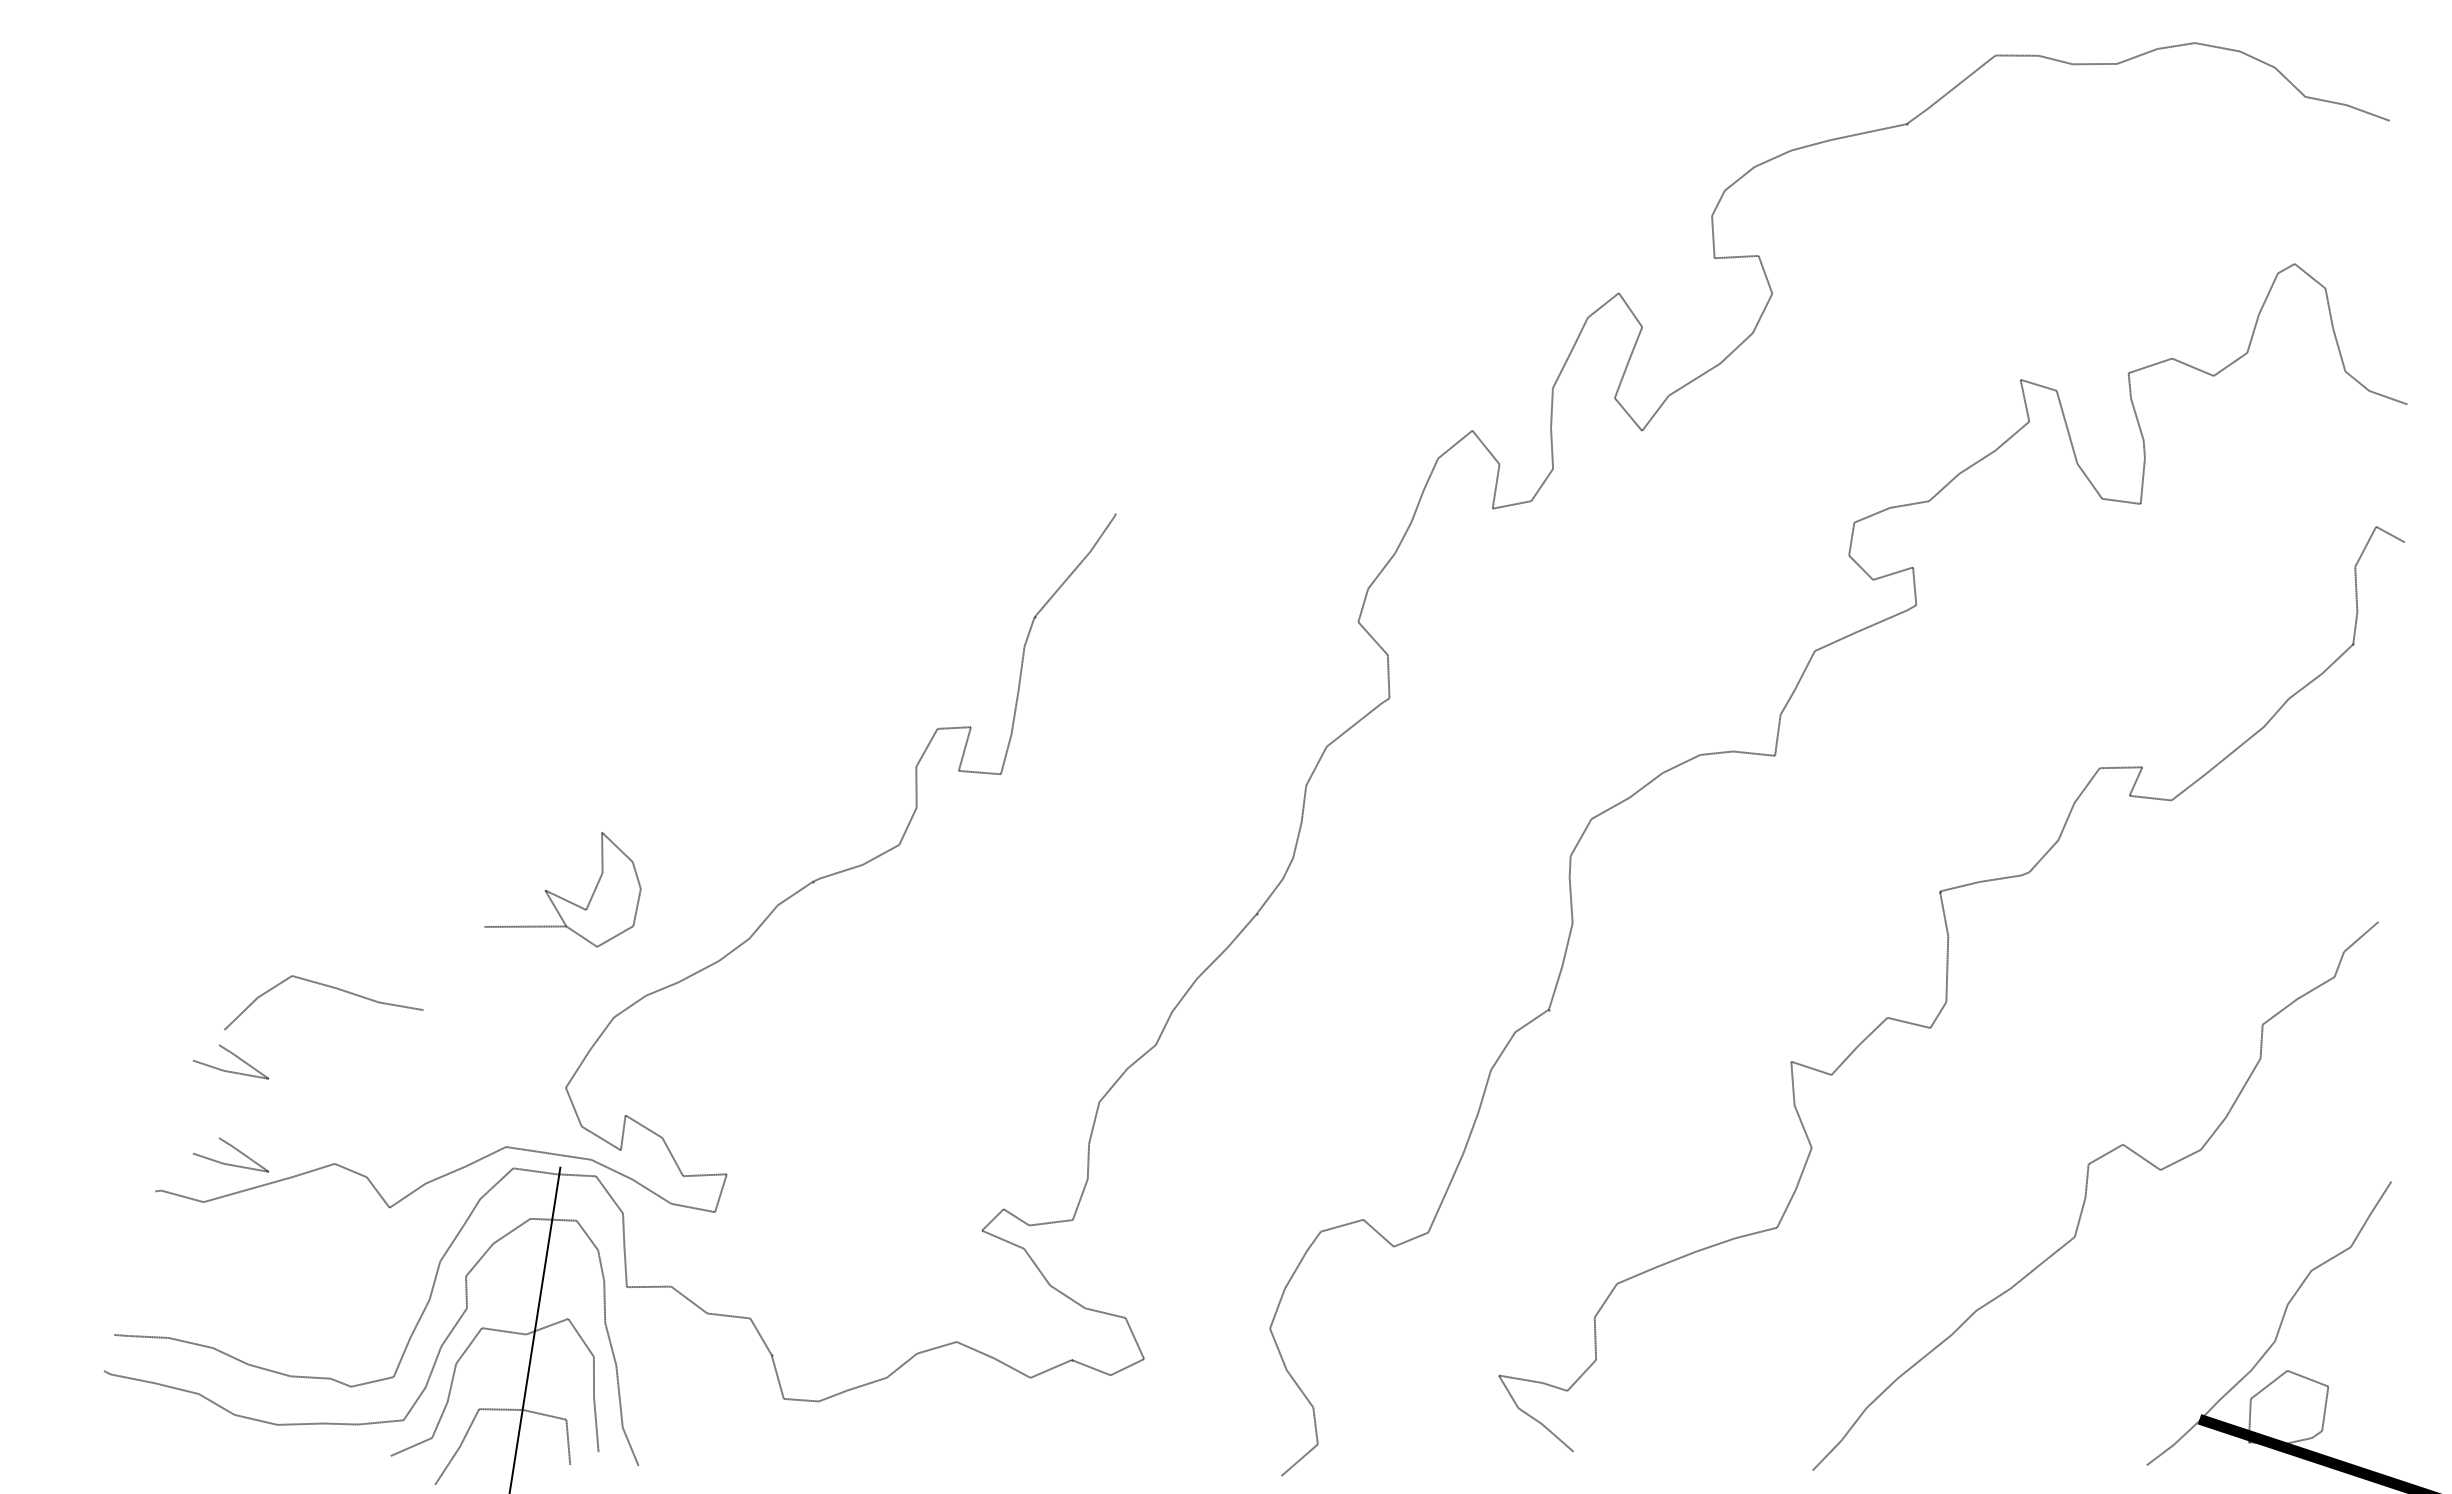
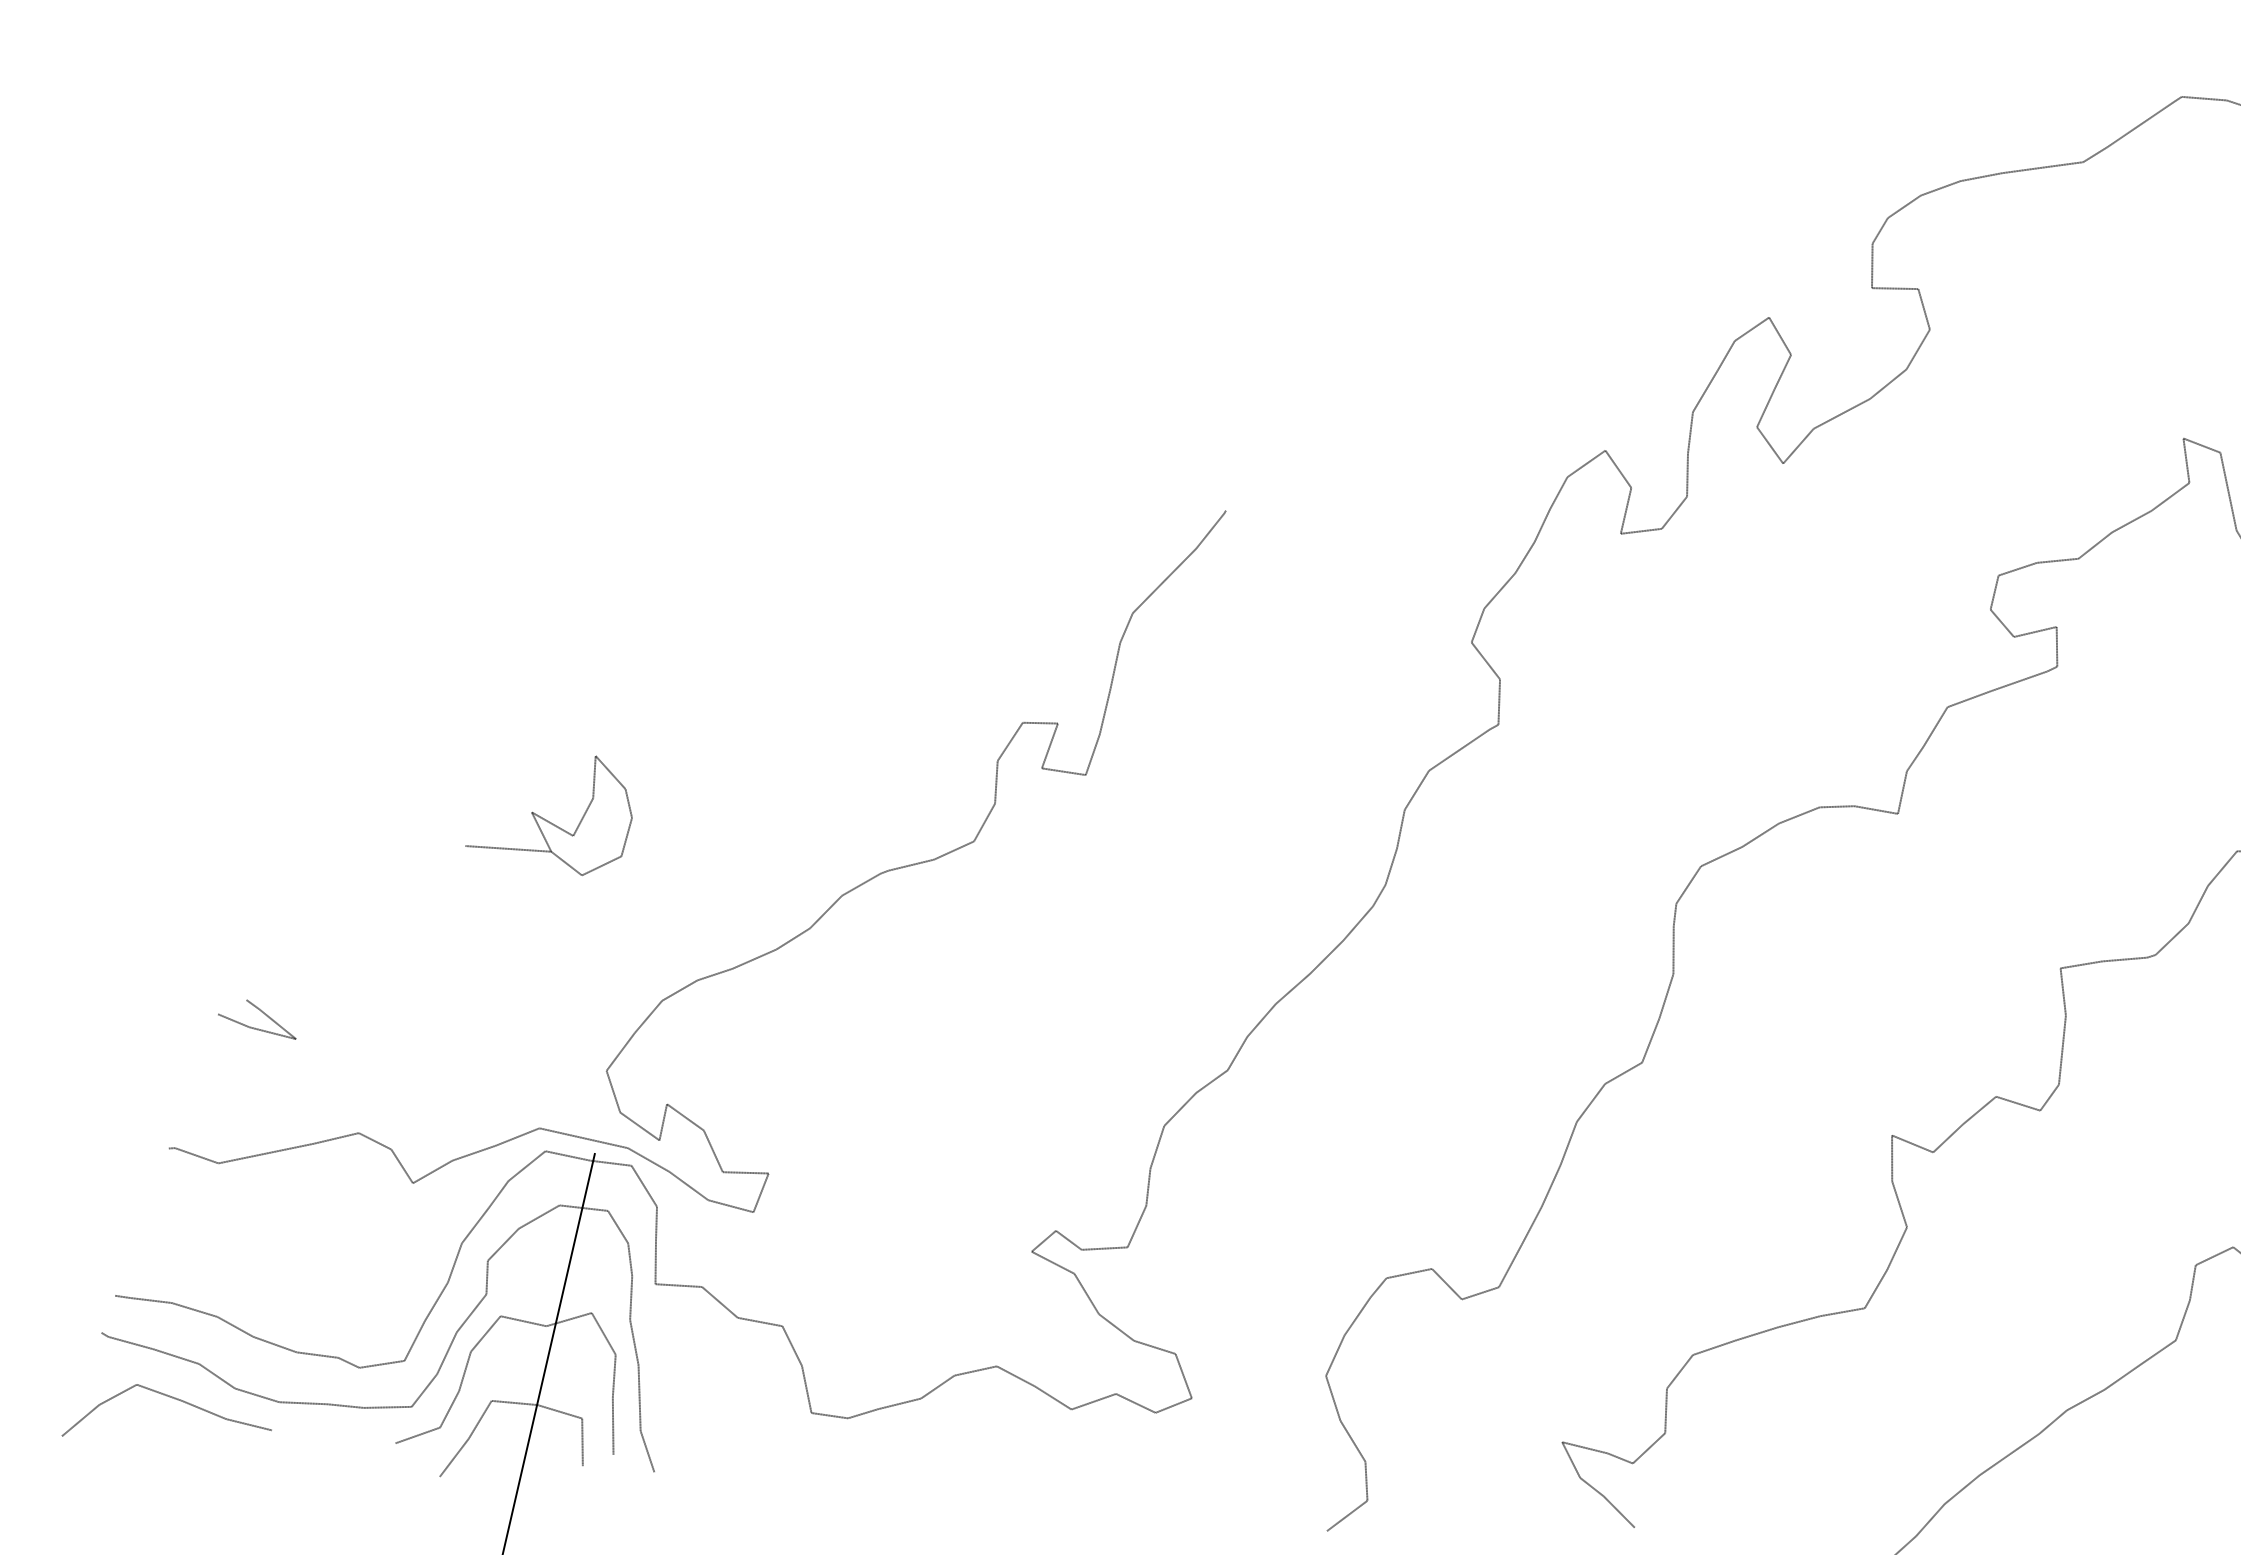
part: (558, 895) -> (545, 818), moved
curve: (325, 986) -> (171, 1398), moved
line: (233, 1148) -> (253, 1109), removed

